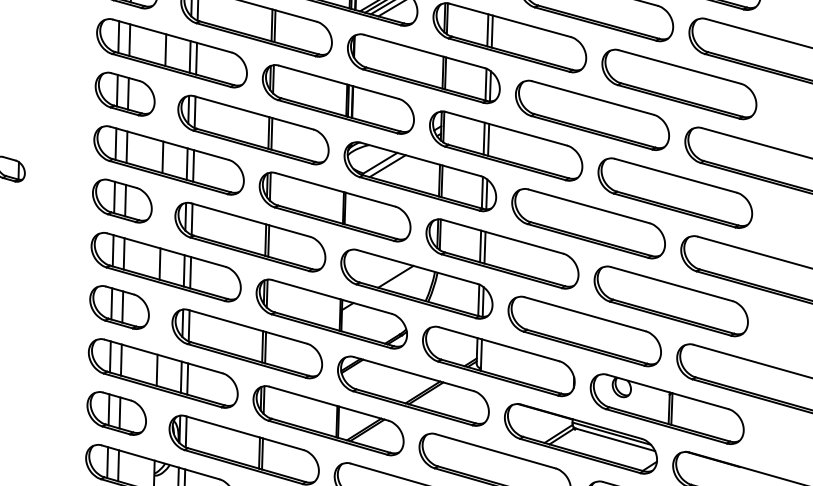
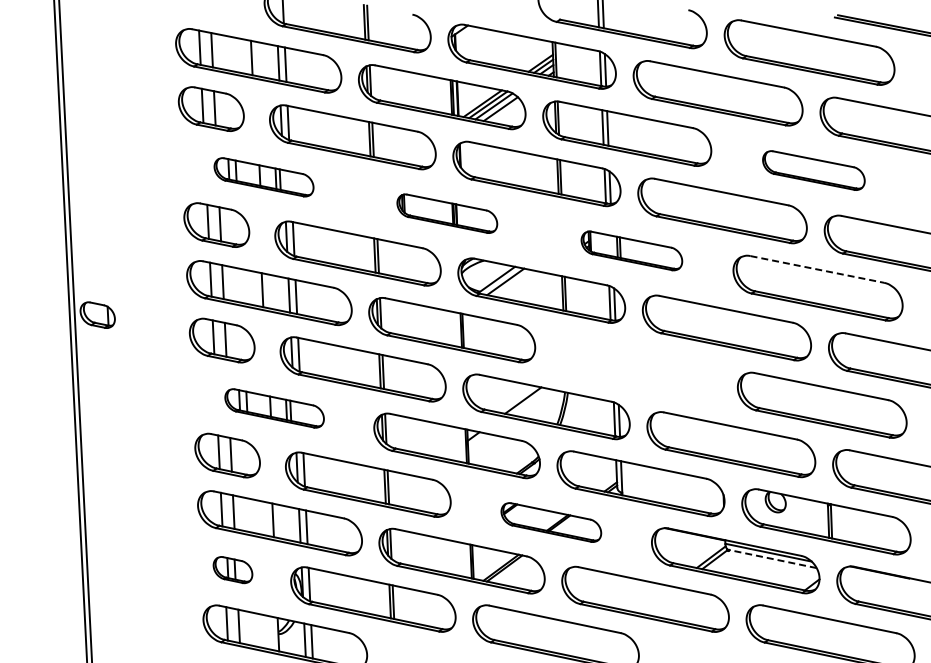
part: (171, 53) -> (263, 177), size x0.6
part: (679, 84) -> (813, 170), size x0.6
part: (338, 99) -> (447, 213), size x0.6
part: (505, 145) -> (631, 250), size x0.6
line: (676, 175) -> (817, 269), solid -> dashed
part: (502, 253) -> (636, 367), removed
part: (165, 267) -> (274, 408), size x0.6
part: (413, 391) -> (551, 522), size x0.6
part: (116, 412) -> (232, 569), size x0.6
line: (615, 439) -> (772, 558), solid -> dashed

